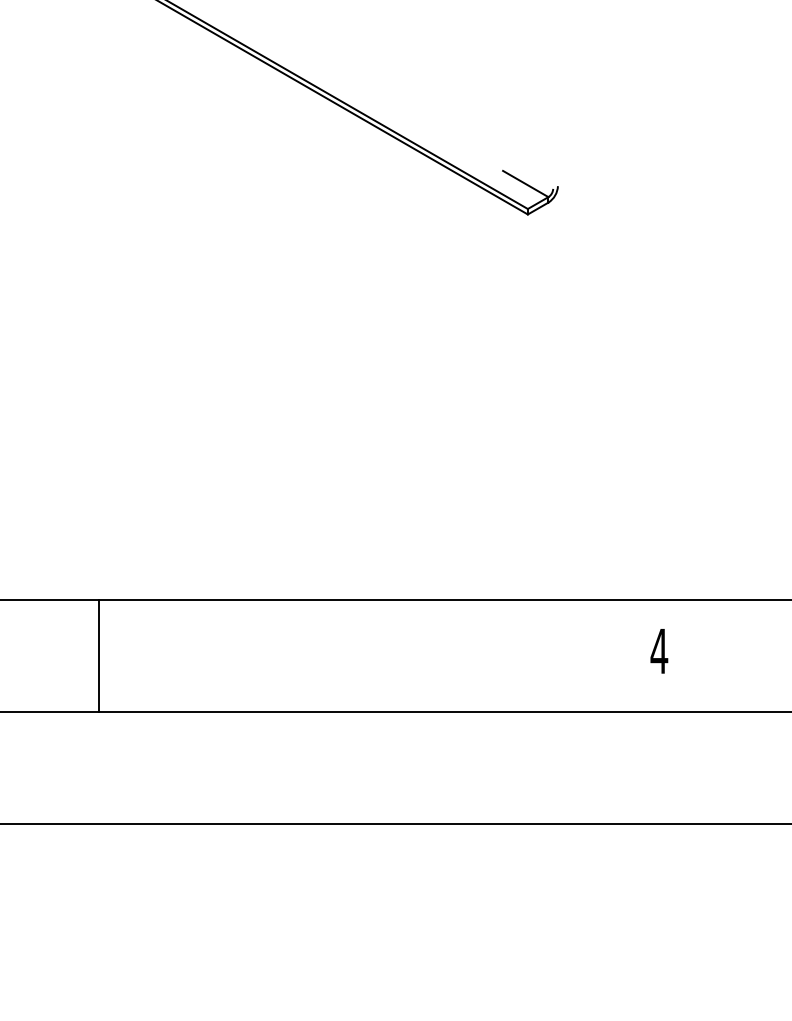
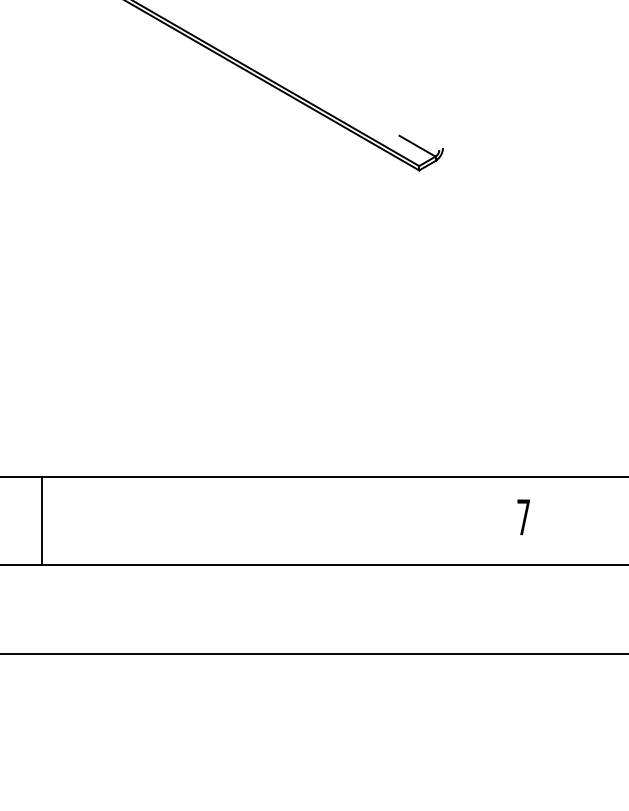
text: (659, 651) -> (523, 517), 4 -> 7
line: (98, 655) -> (41, 520), moved

